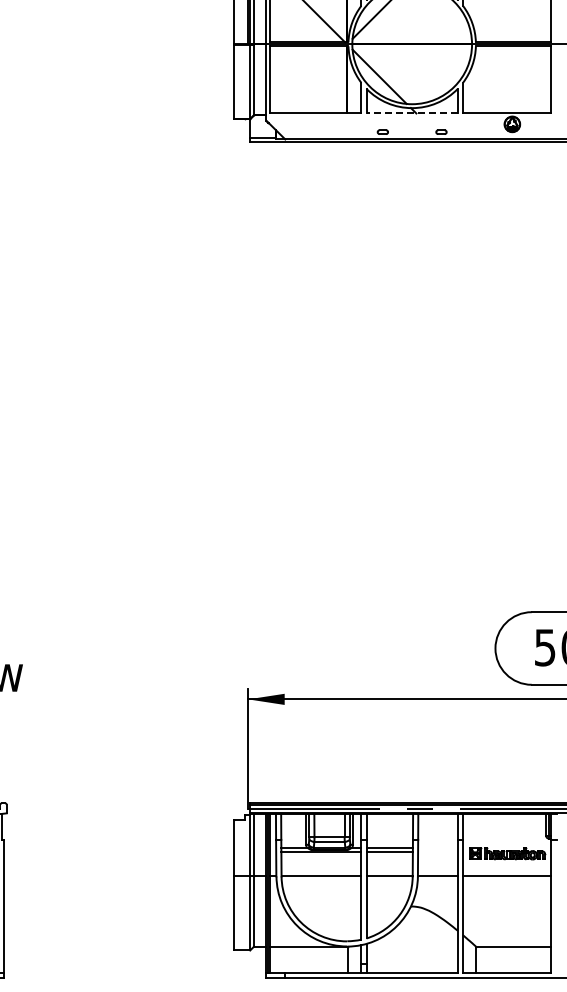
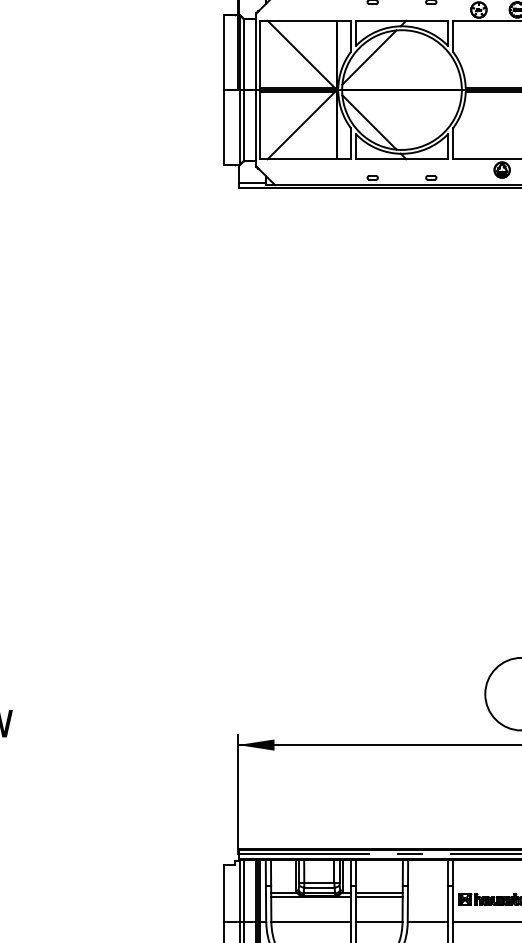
line: (311, 79) -> (301, 125), added
line: (412, 113) -> (402, 159), dashed -> solid

